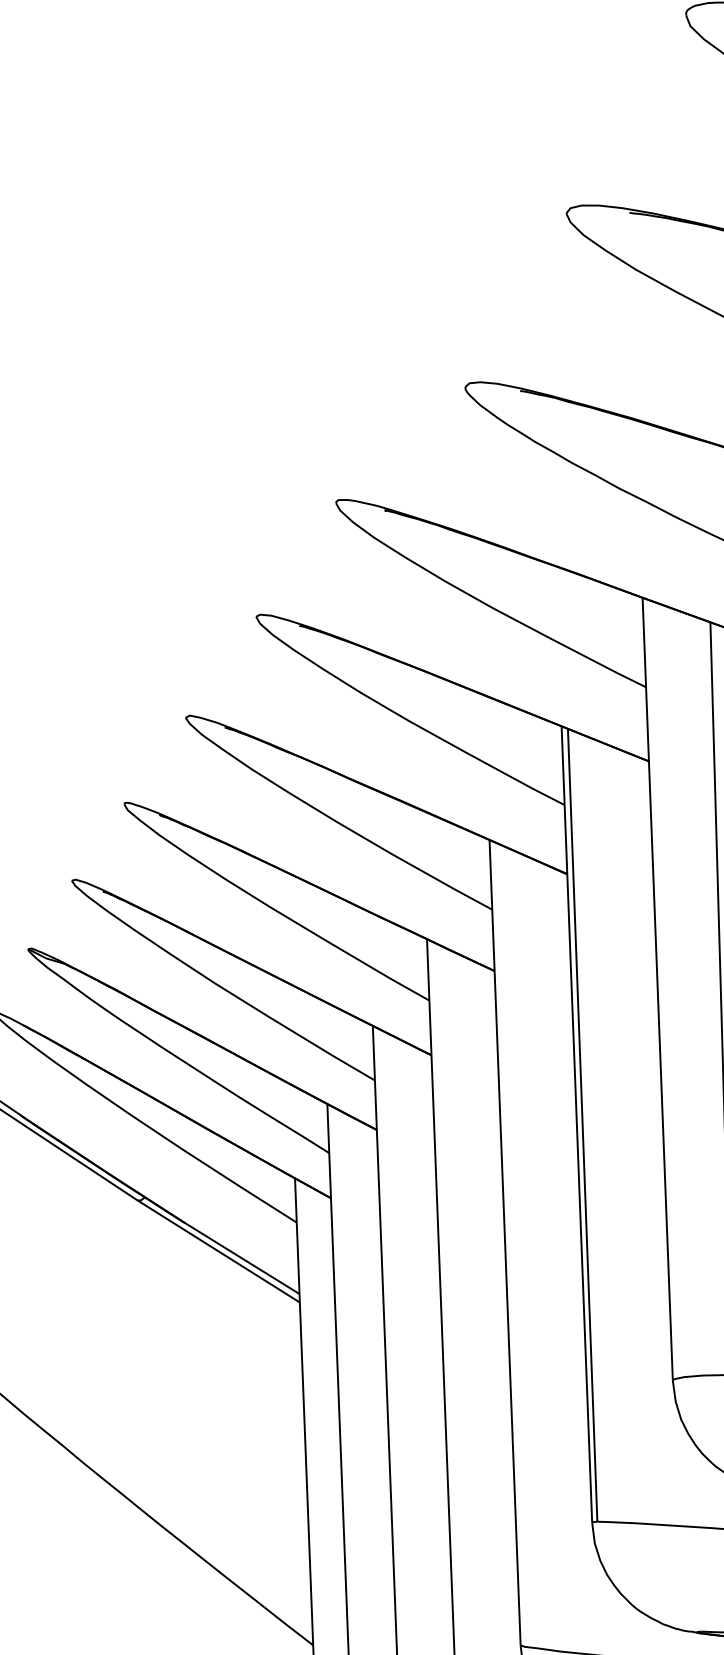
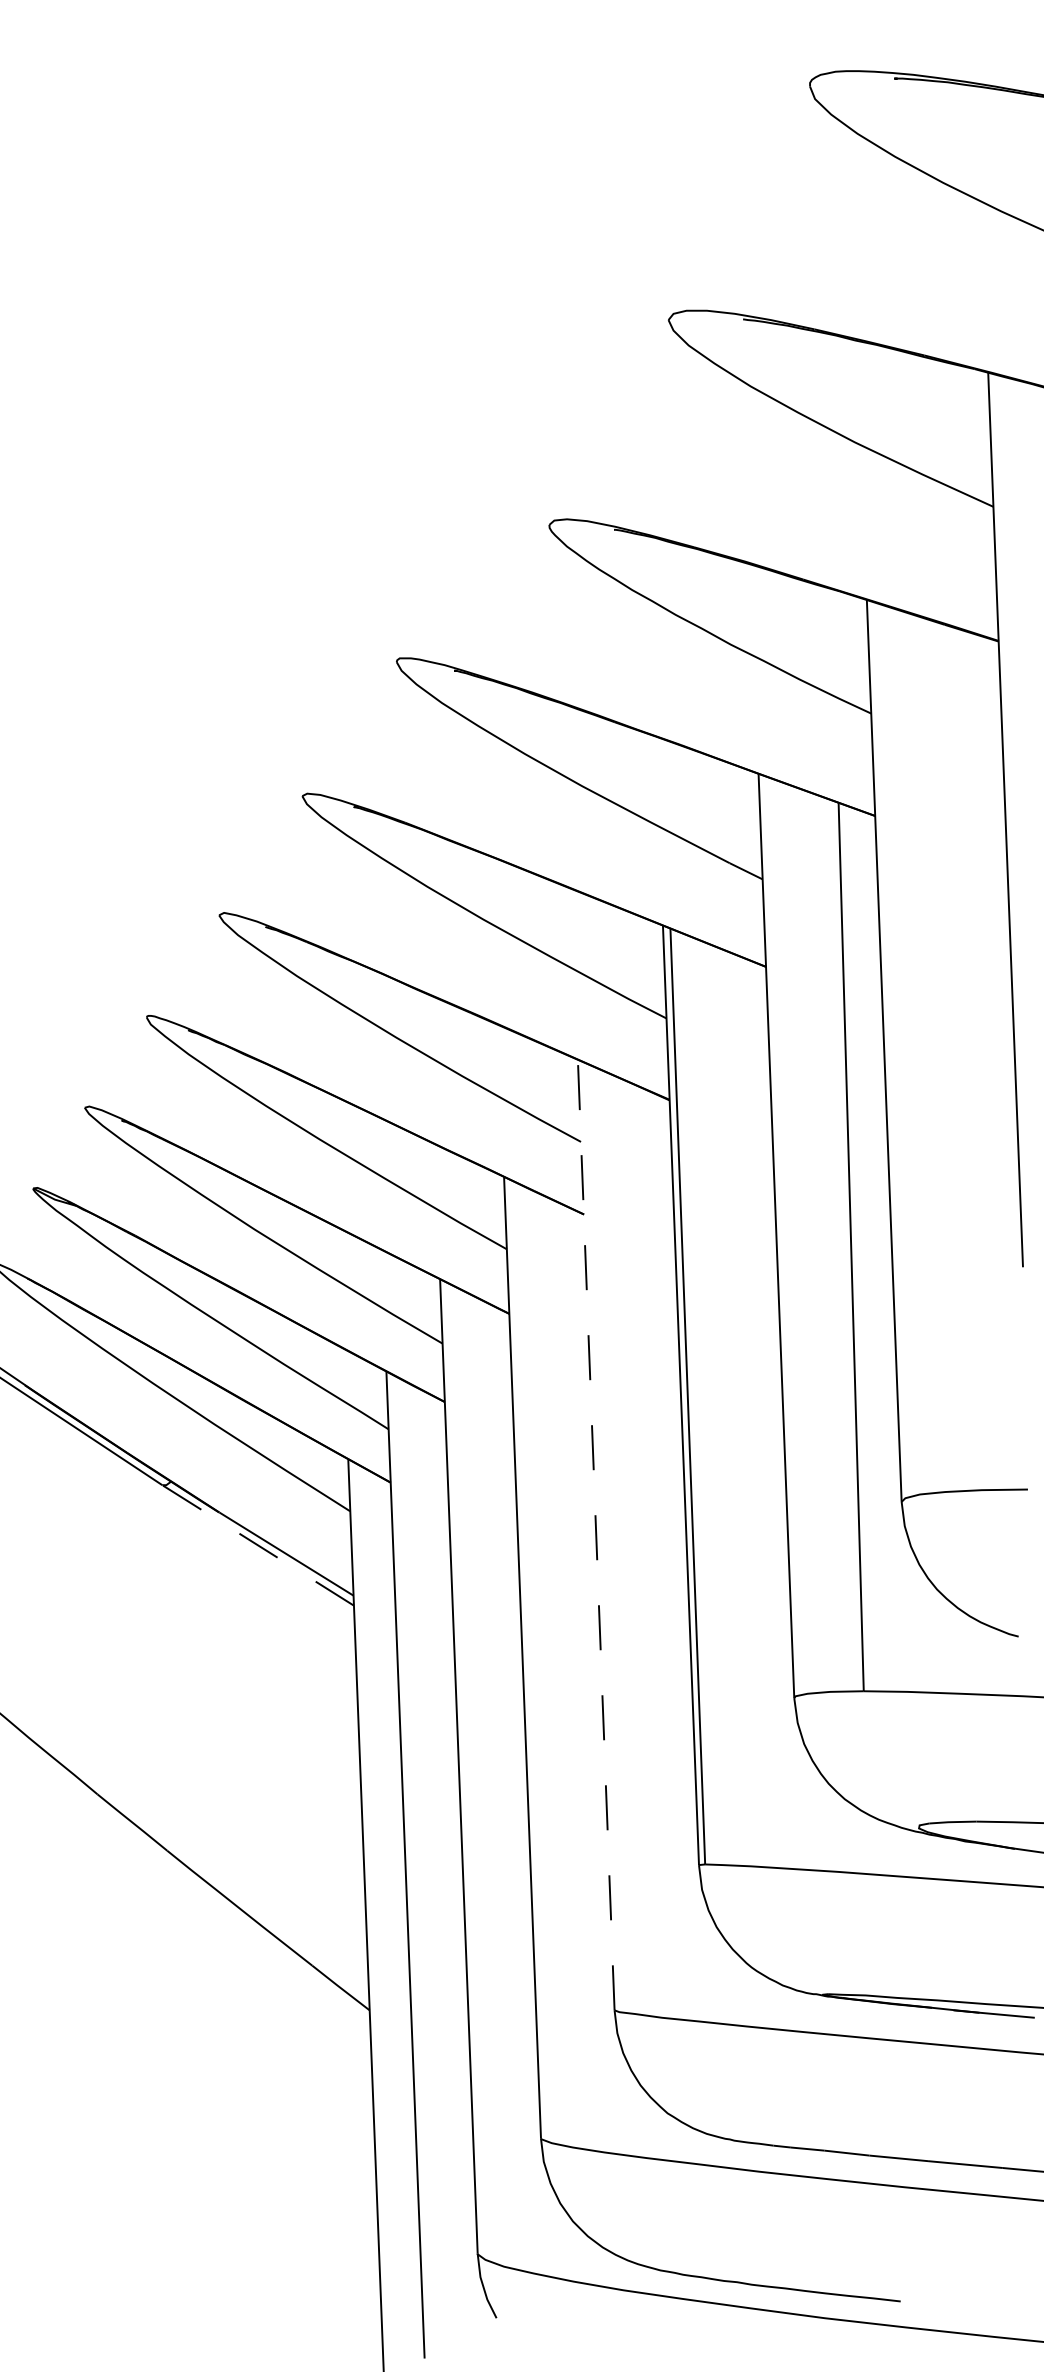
line: (505, 1243) -> (596, 1535), solid -> dashed
line: (218, 1251) -> (257, 1545), solid -> dashed

